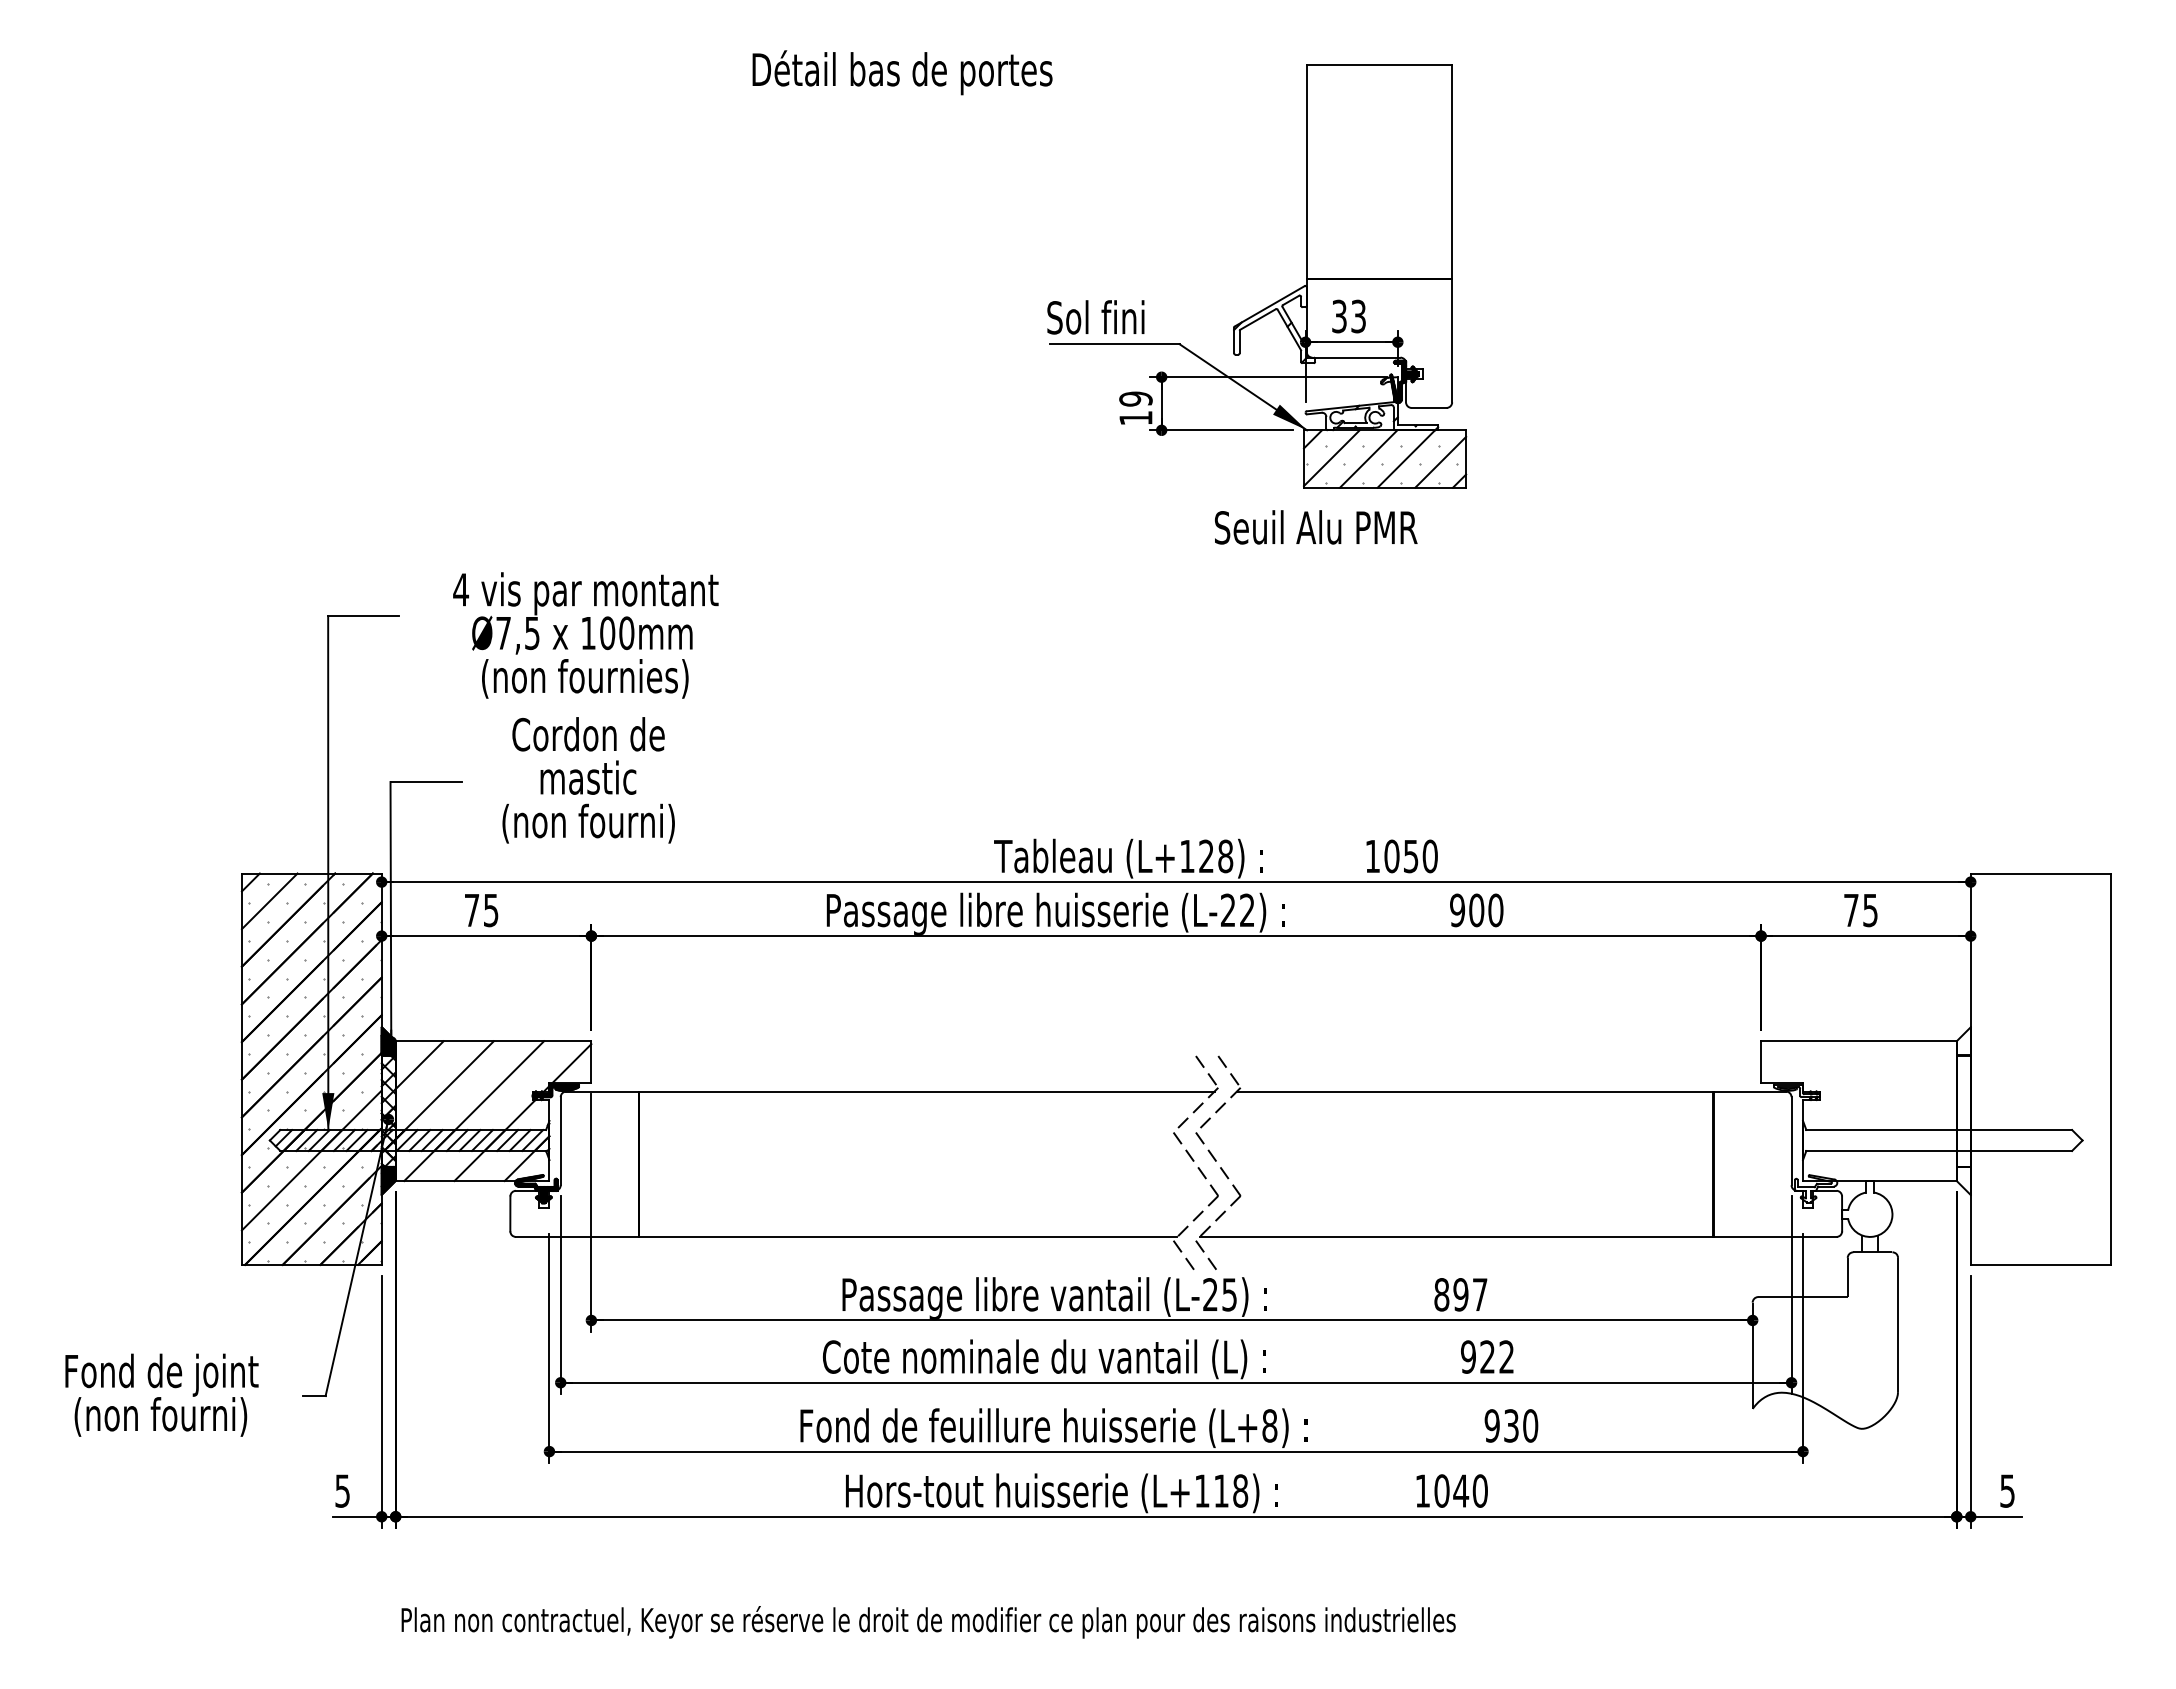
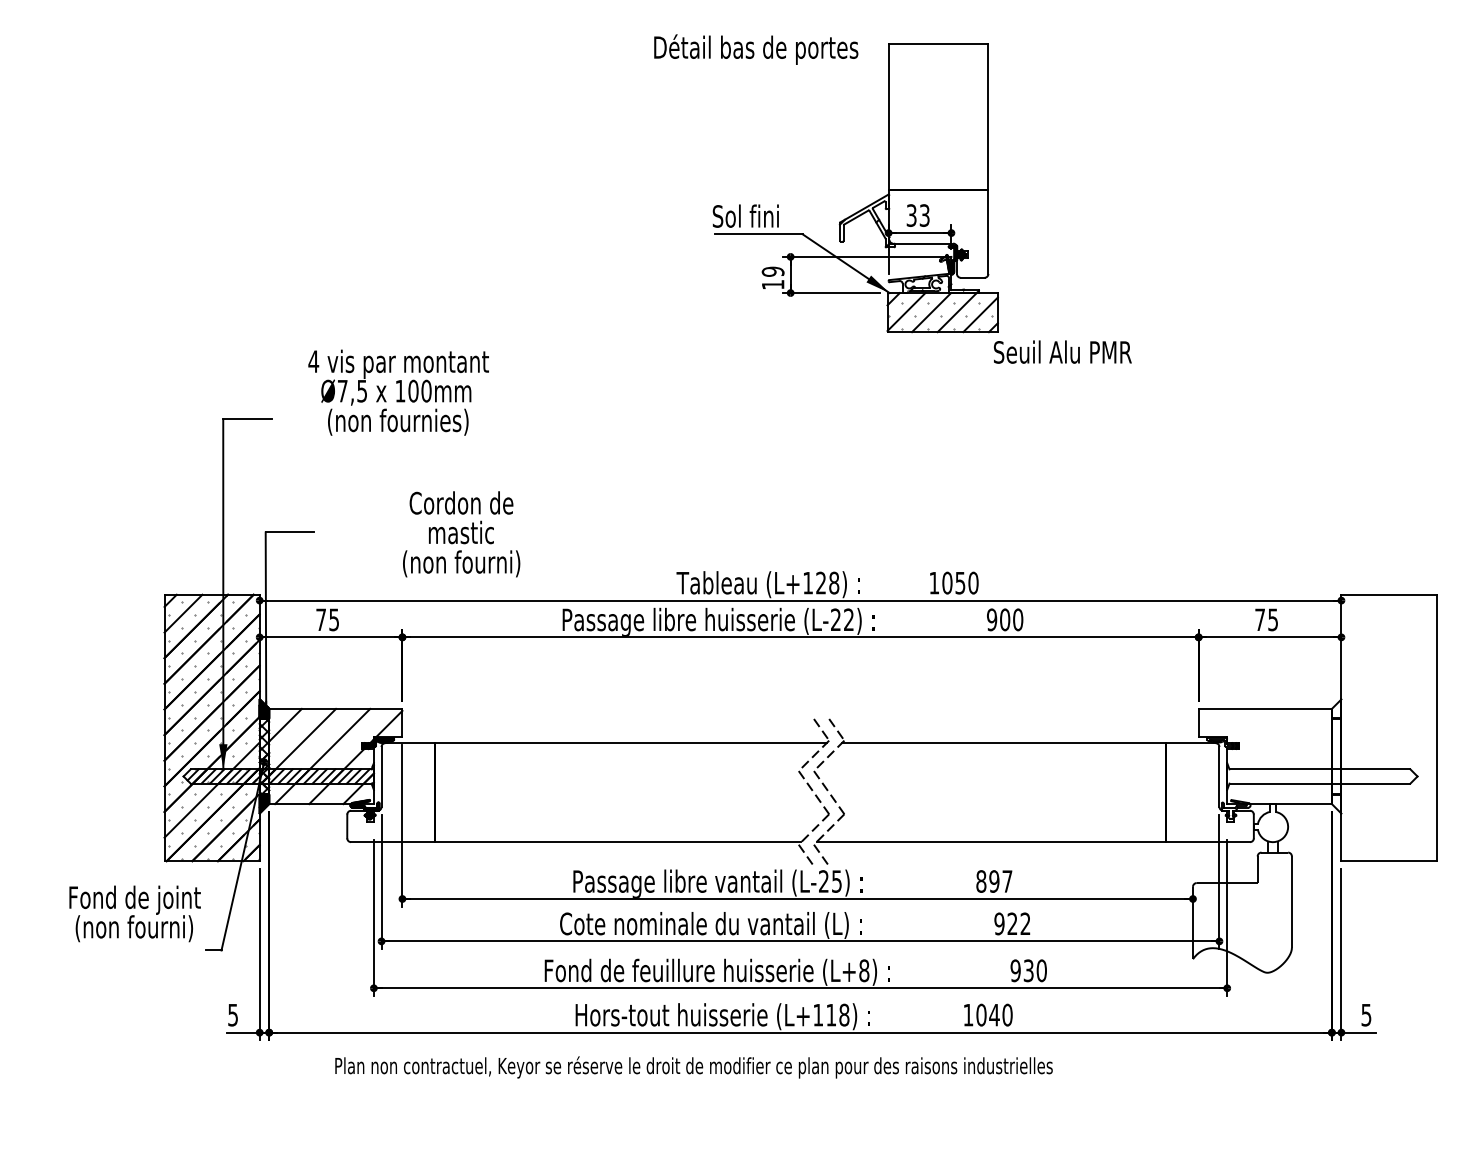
text: (902, 72) -> (756, 49), moved
text: (1315, 526) -> (1062, 351), moved
text: (585, 635) -> (398, 392), moved
text: (588, 780) -> (461, 534), moved
text: (161, 1394) -> (134, 913), moved
text: (927, 1622) -> (693, 1067), moved

